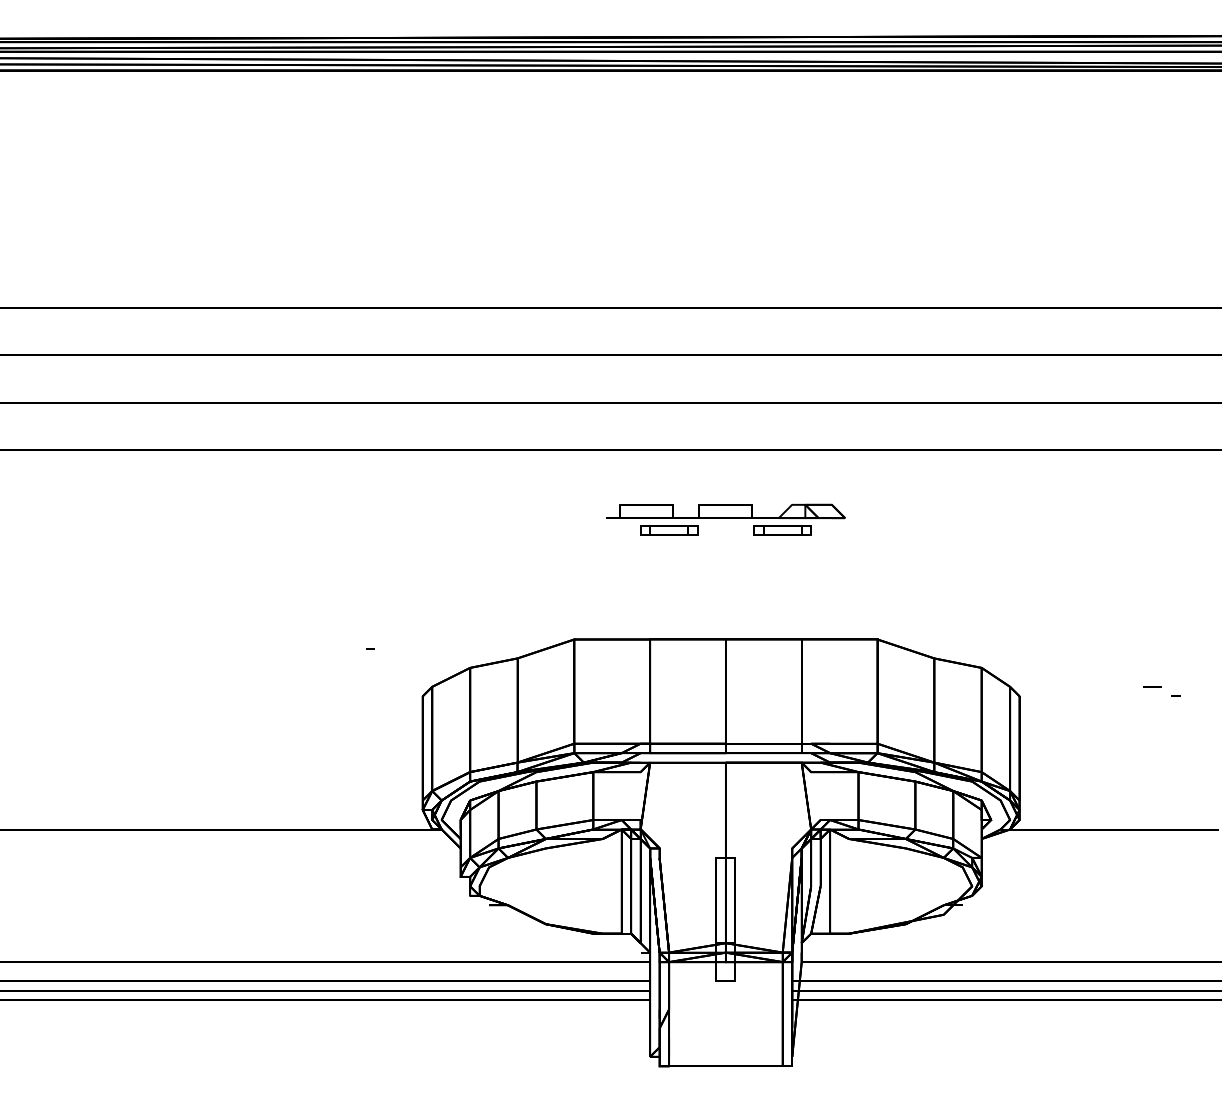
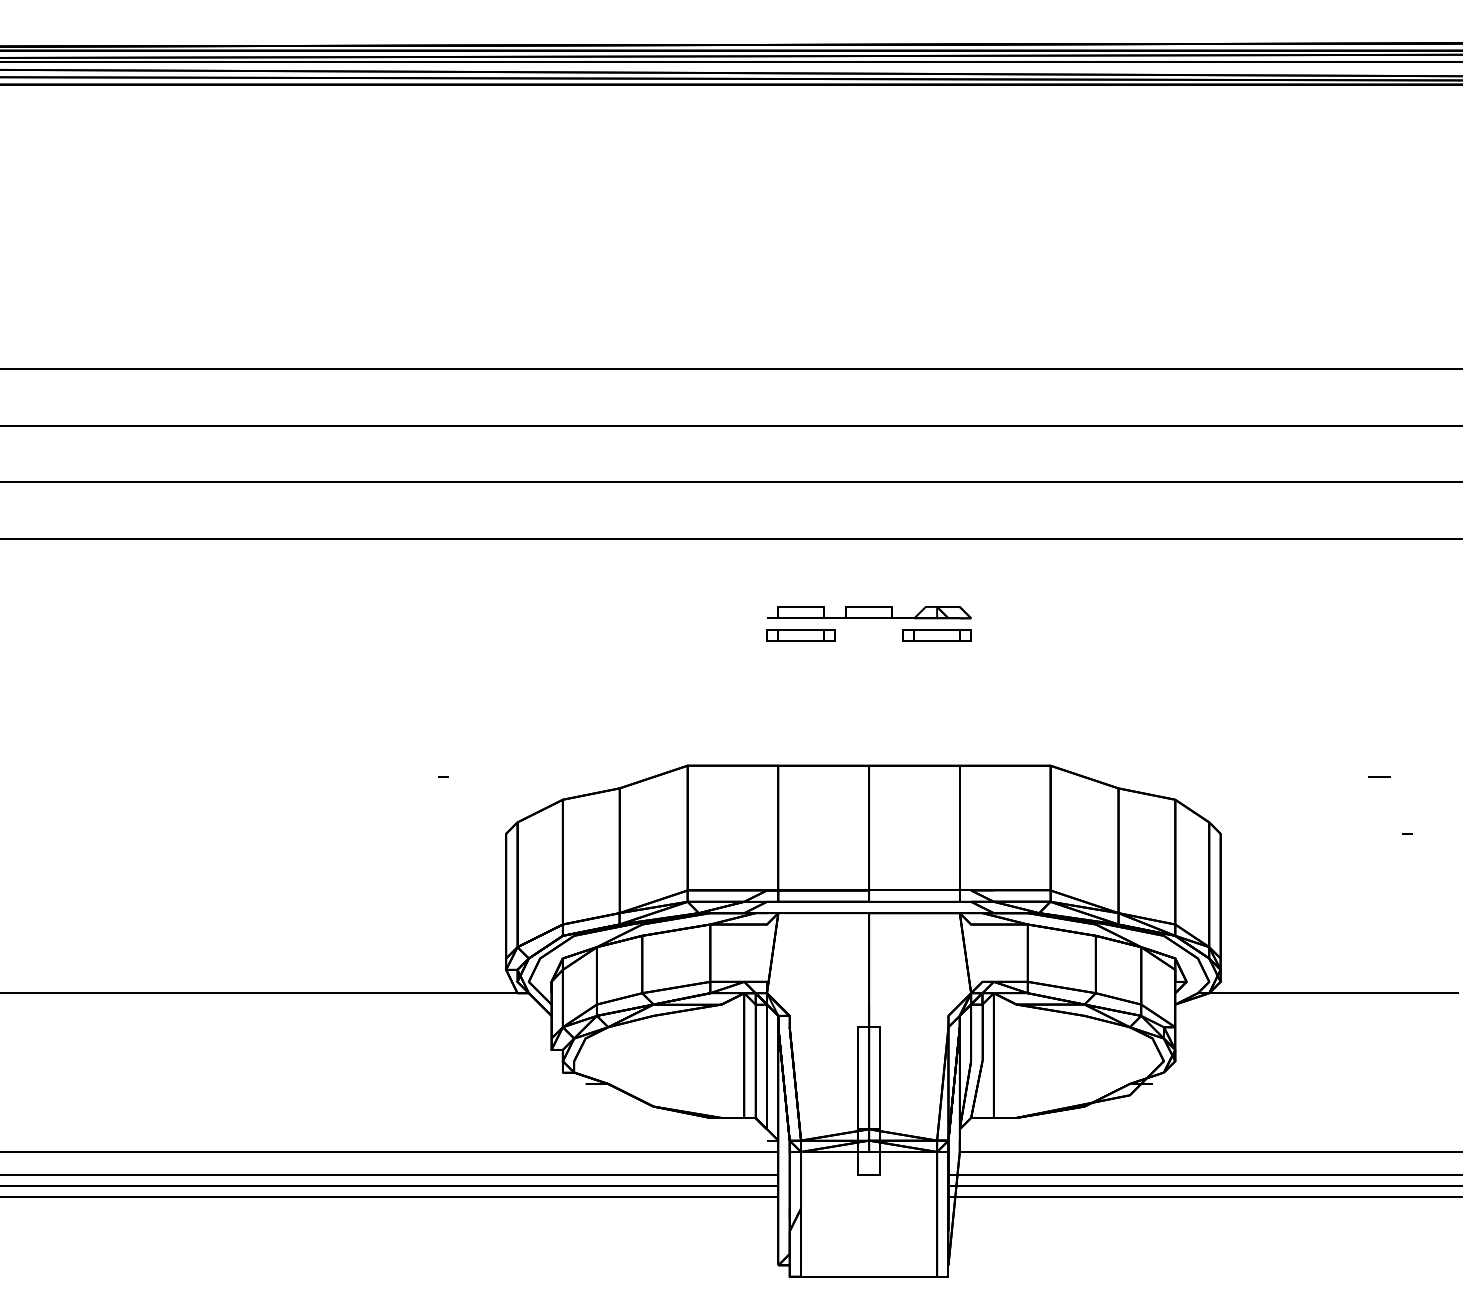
part: (726, 511) -> (869, 612), size x0.71
line: (1152, 686) -> (1379, 776), moved

